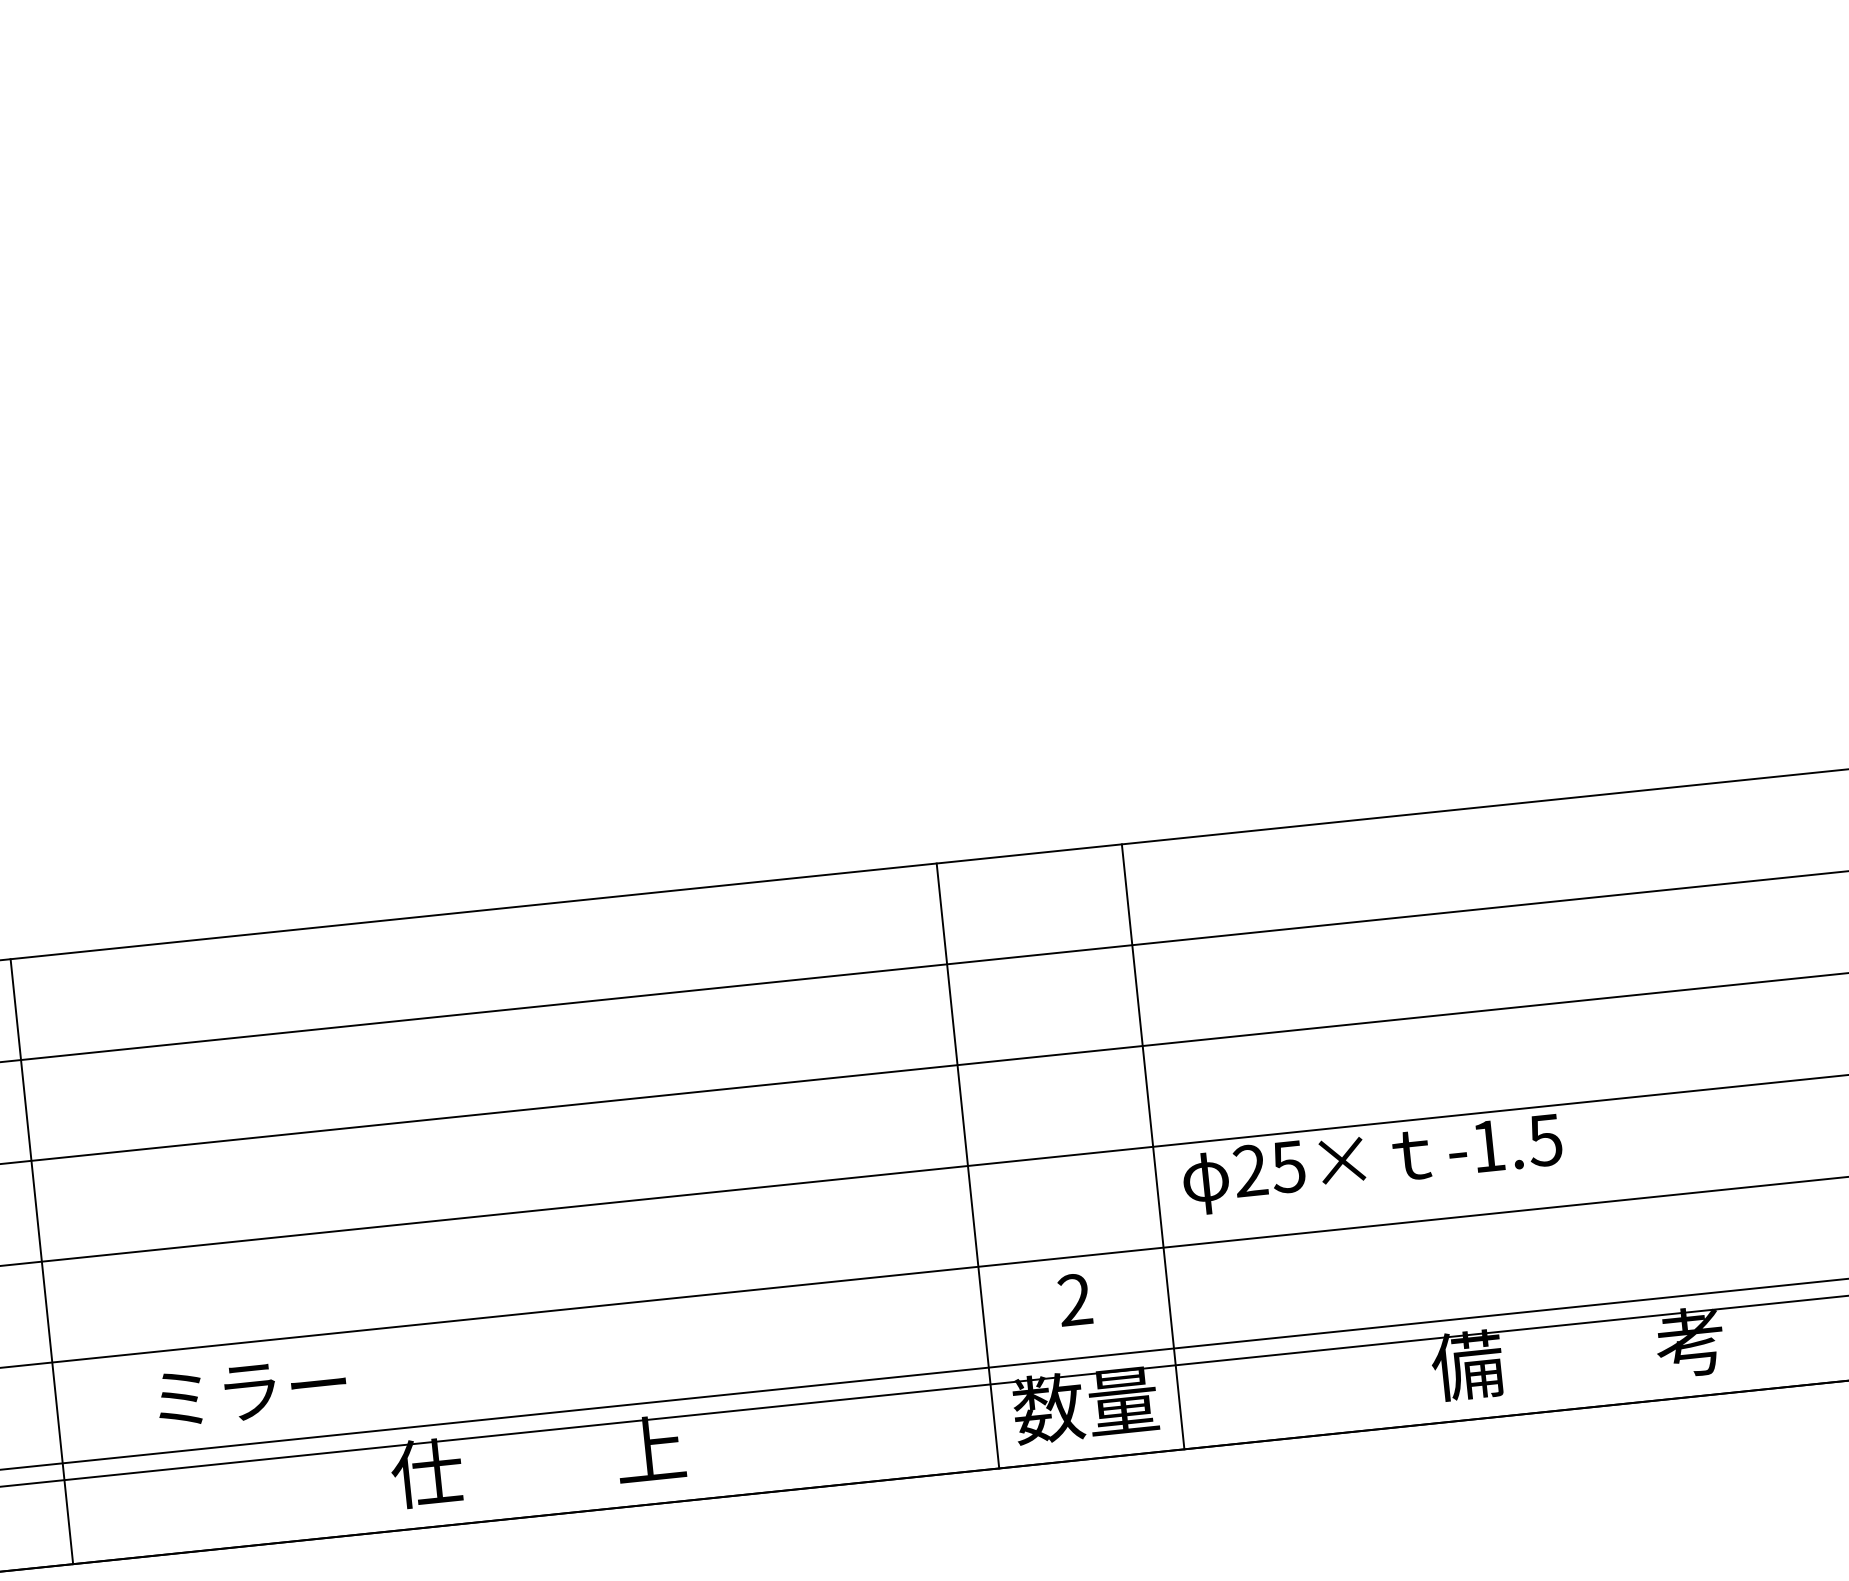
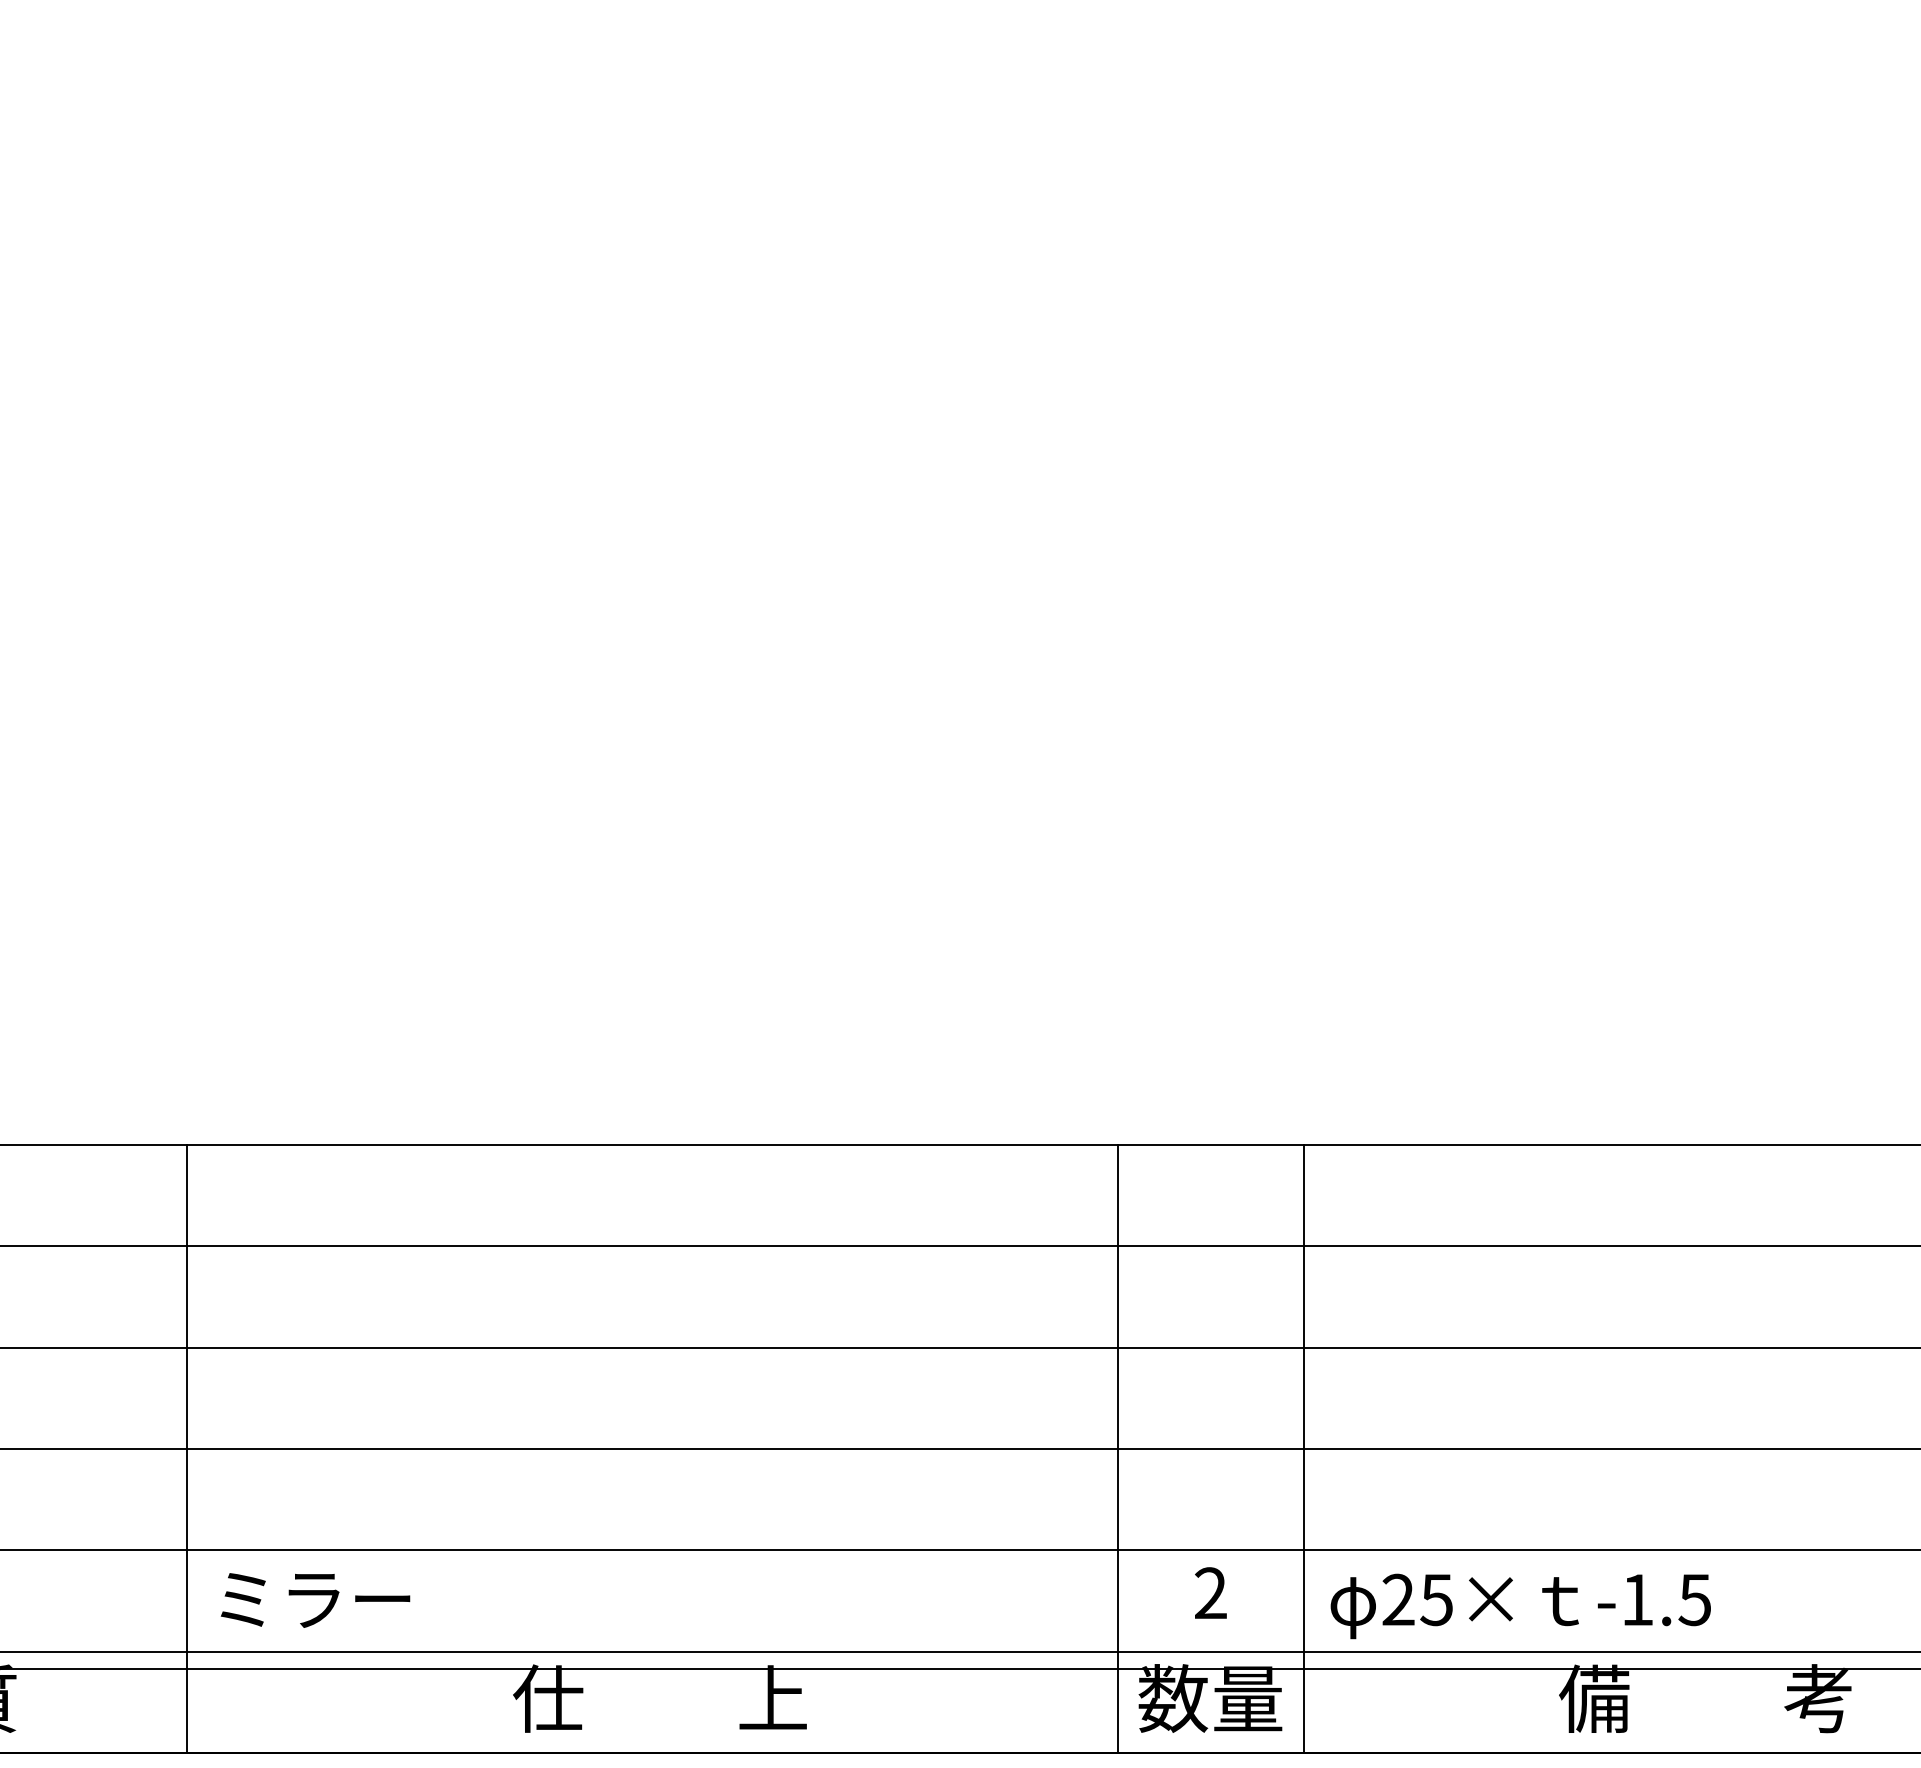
text: (1372, 1164) -> (1520, 1606), moved
text: (251, 1392) -> (315, 1600), moved

